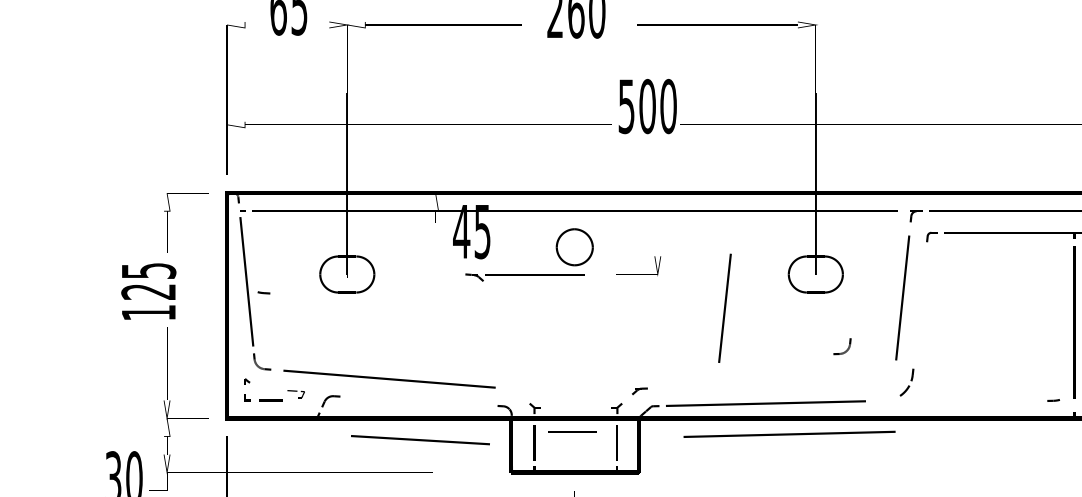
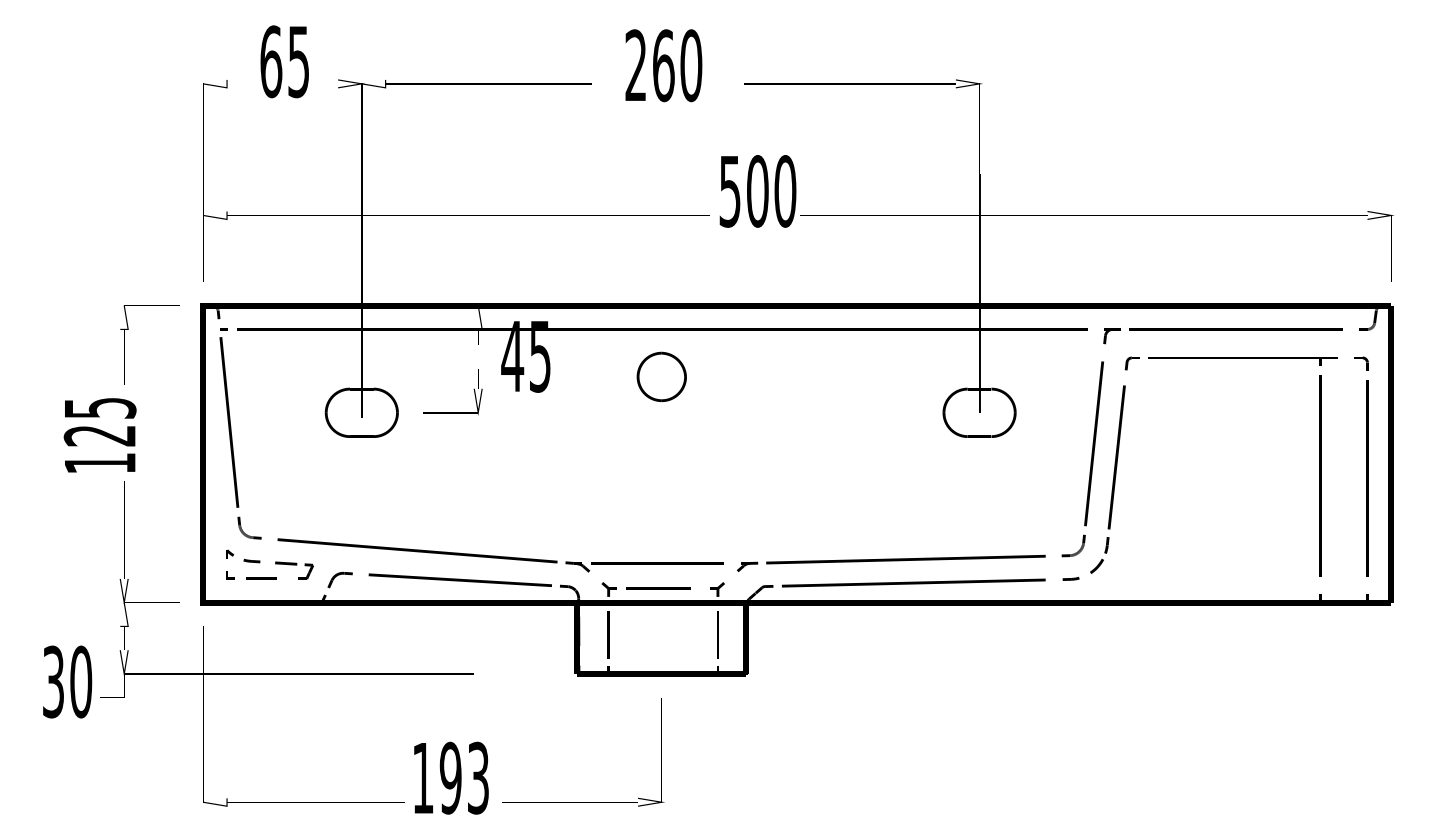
part: (638, 274) -> (452, 412), moved
part: (525, 277) -> (644, 566), moved
part: (263, 292) -> (251, 560), moved
line: (724, 308) -> (1116, 457), moved
part: (846, 350) -> (1078, 550), moved
part: (296, 394) -> (294, 570), size x1.67
part: (1053, 400) -> (1070, 578), moved
line: (572, 432) -> (658, 588), moved
line: (789, 434) -> (905, 559), moved
line: (419, 439) -> (459, 579), moved

